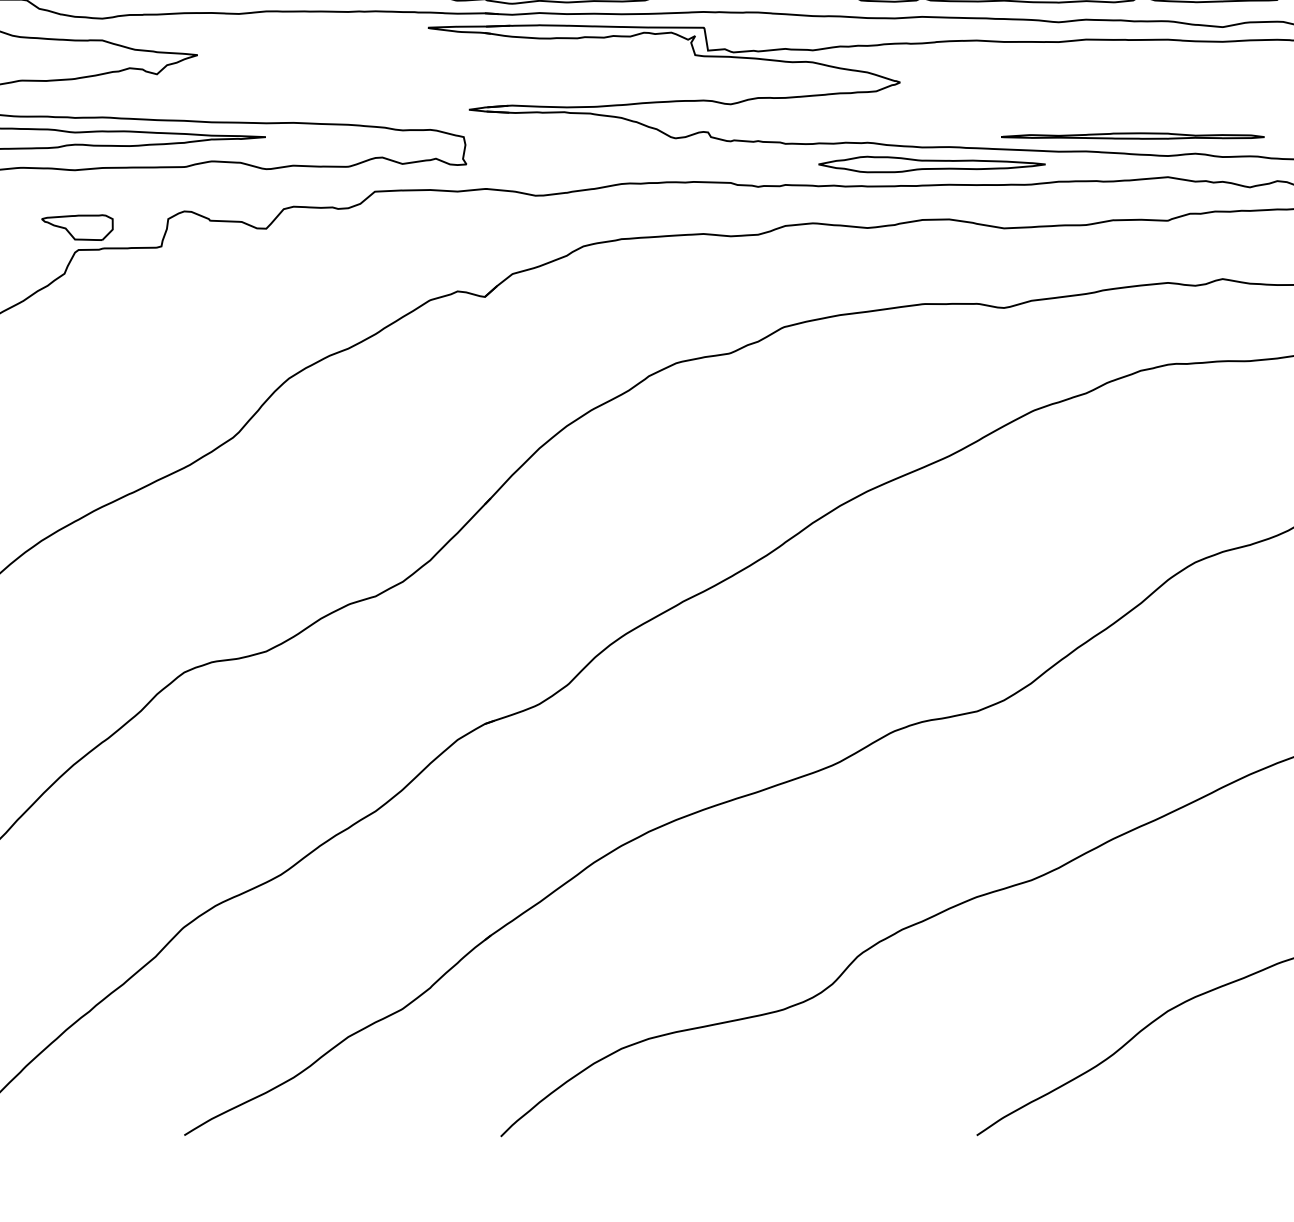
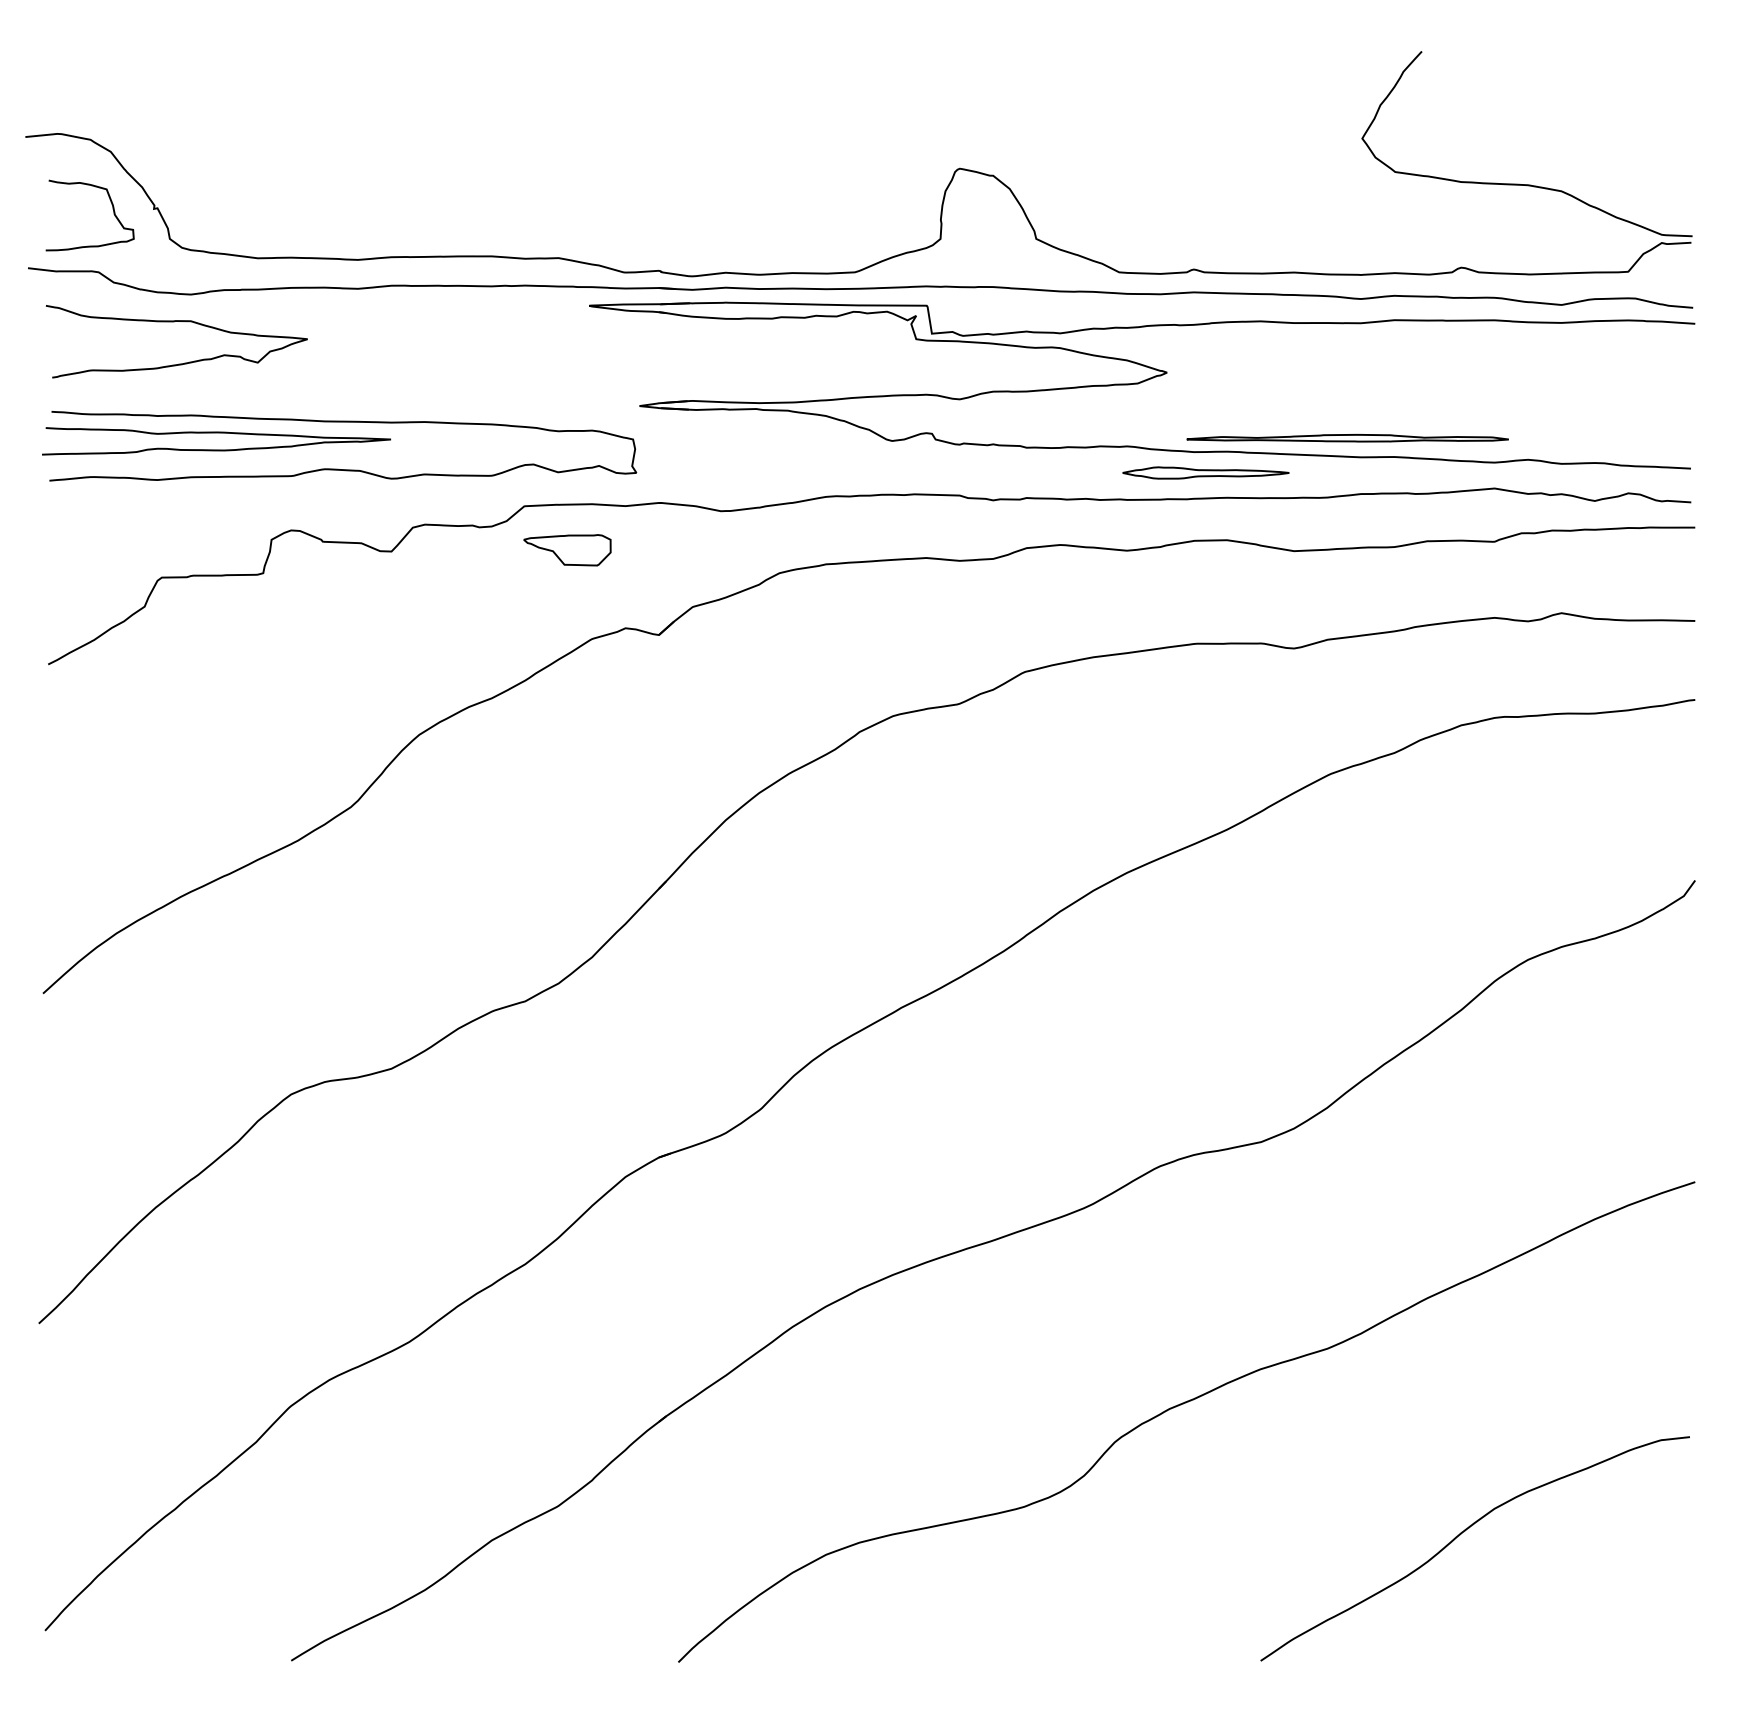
part: (1132, 136) -> (1347, 438), moved
part: (931, 164) -> (1205, 472), size x0.6
part: (77, 227) -> (567, 550), moved

